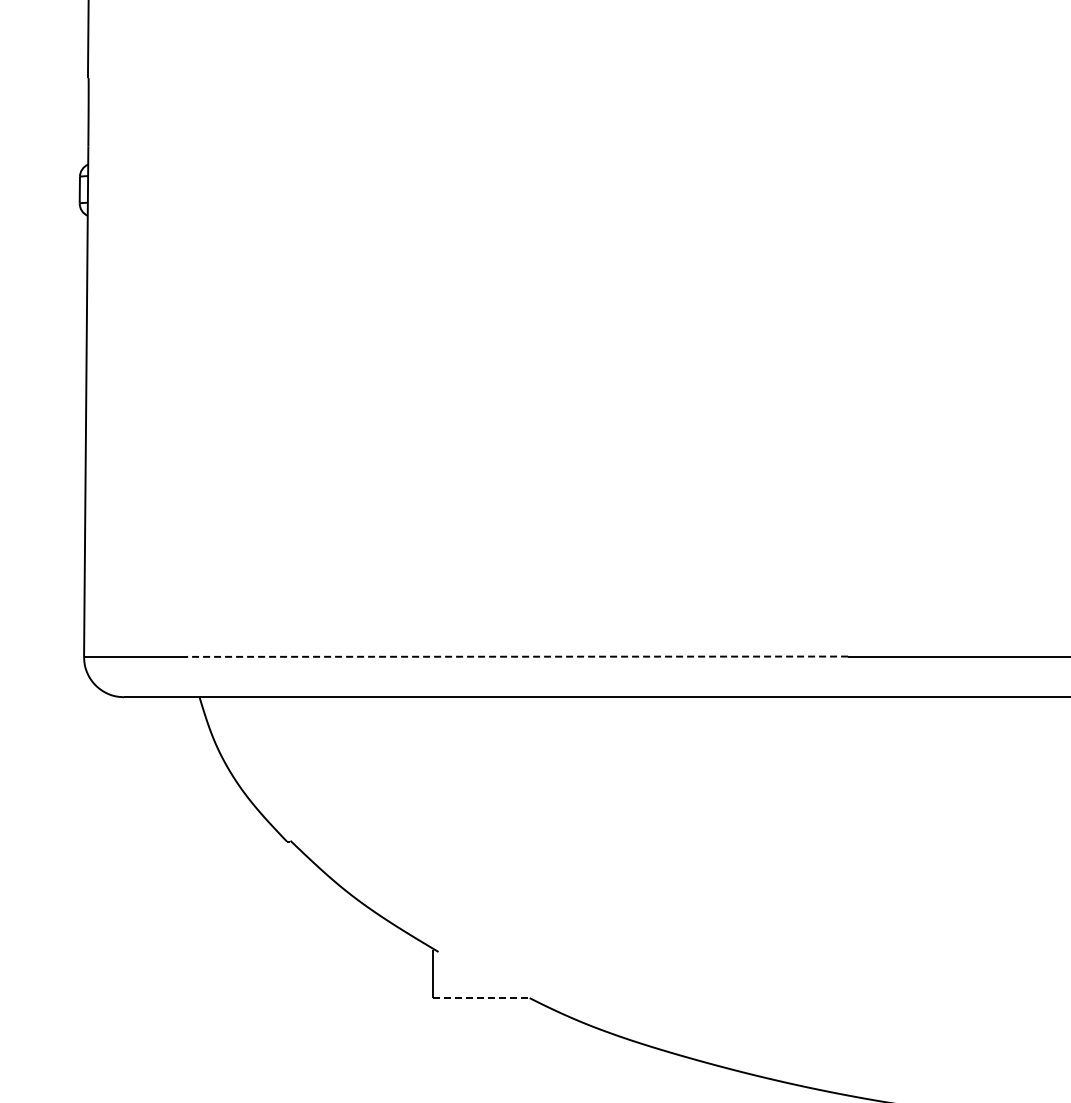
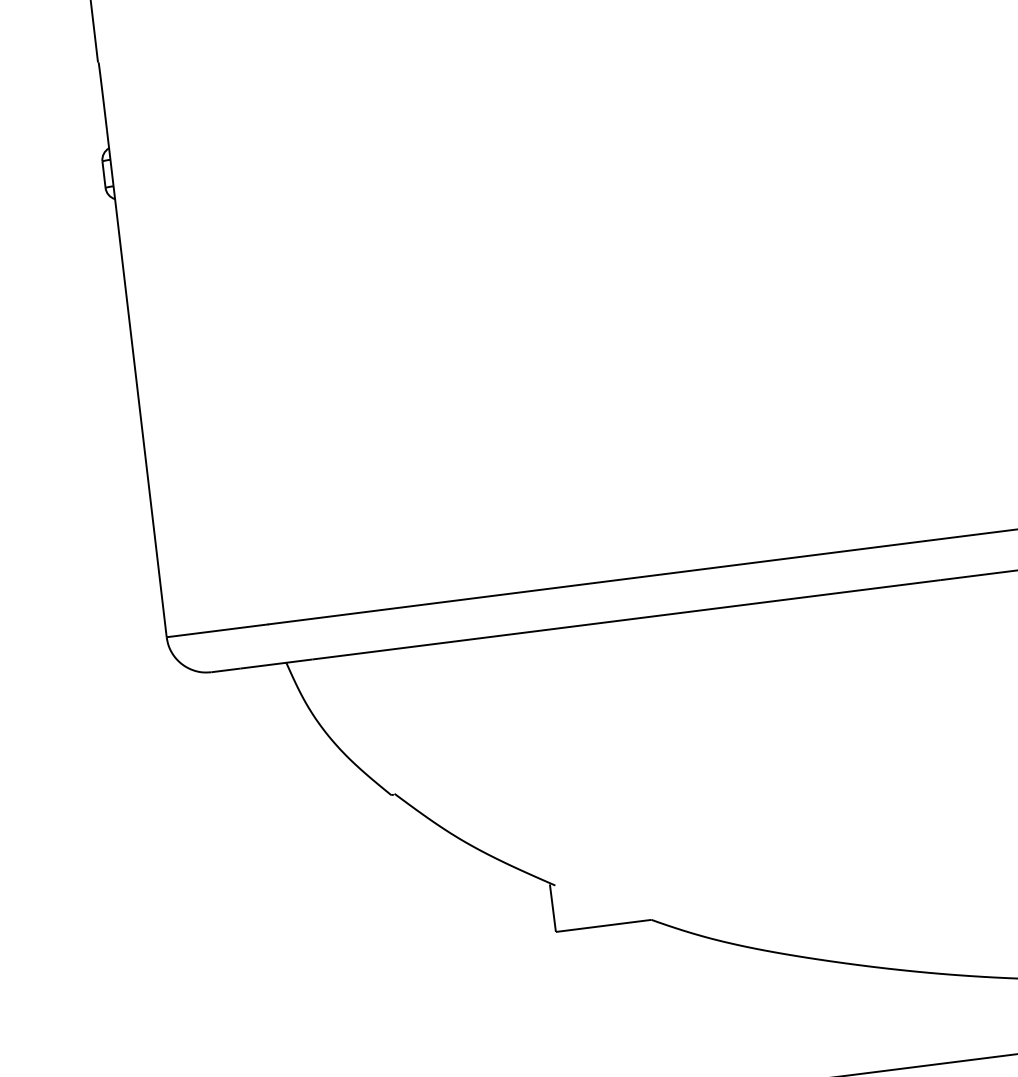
line: (517, 656) -> (596, 582), dashed -> solid
line: (481, 998) -> (603, 926), dashed -> solid

